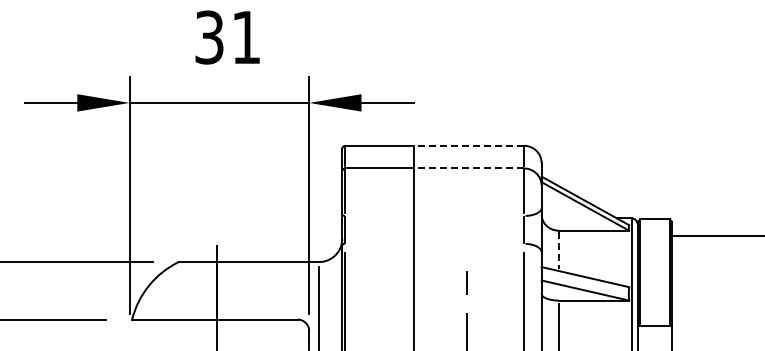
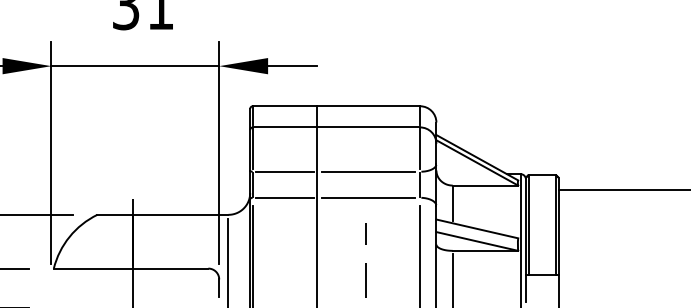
line: (468, 145) -> (368, 105), dashed -> solid
line: (468, 168) -> (368, 127), dashed -> solid
line: (379, 216) -> (284, 172), added
line: (468, 216) -> (368, 172), added
line: (379, 243) -> (284, 197), added
line: (468, 243) -> (368, 197), added
line: (559, 250) -> (453, 204), dashed -> solid

